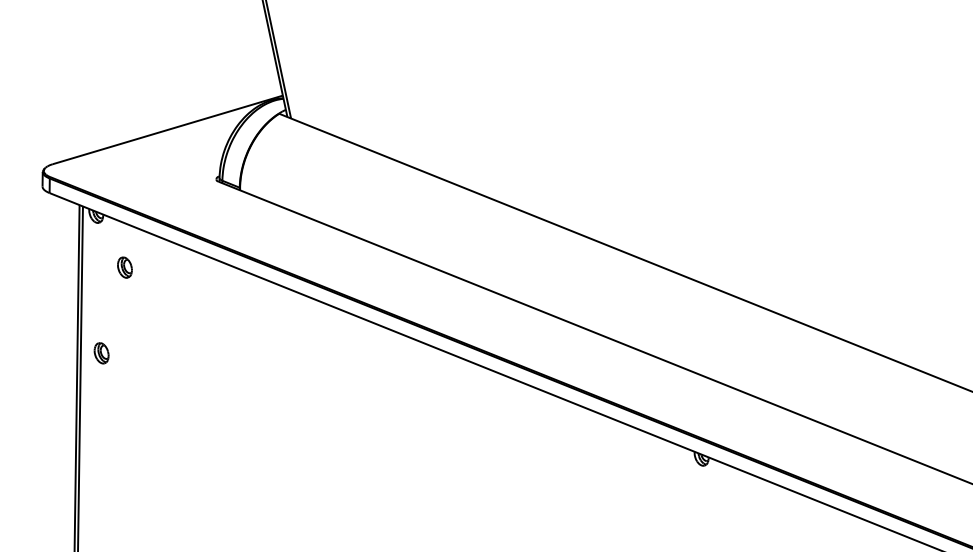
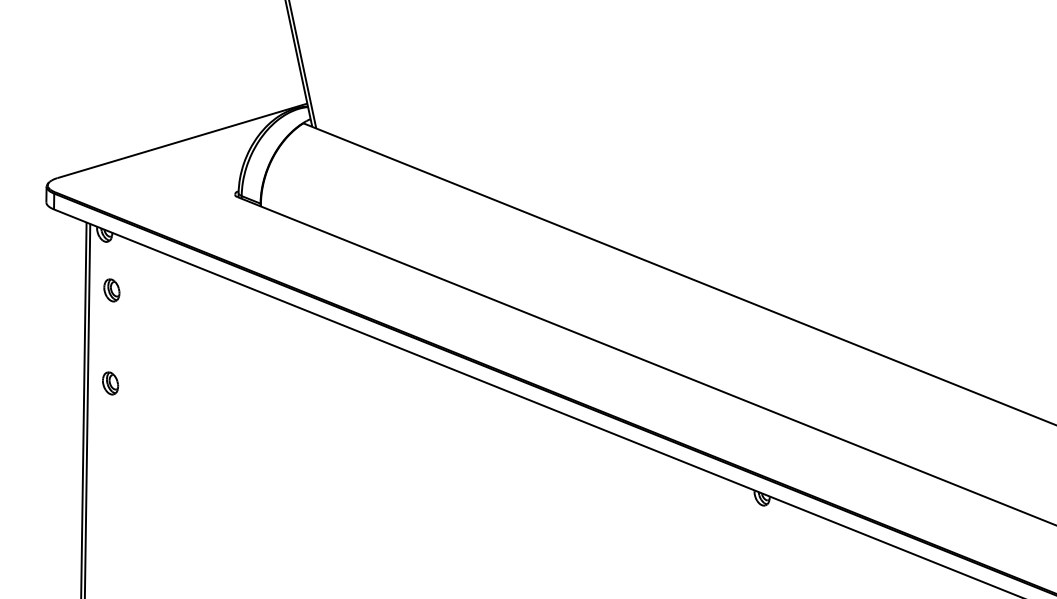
part: (124, 267) -> (111, 290), moved

